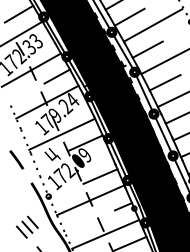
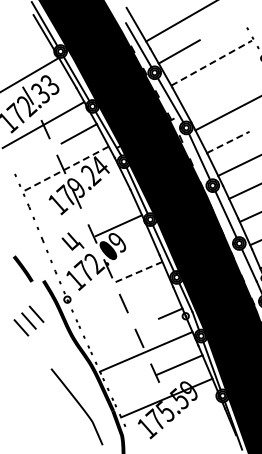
line: (19, 14) -> (26, 47), removed
line: (153, 24) -> (212, 62), solid -> dashed
line: (147, 49) -> (204, 96), removed
line: (165, 82) -> (228, 142), solid -> dashed
line: (47, 102) -> (65, 169), solid -> dashed
line: (61, 134) -> (85, 213), removed
curve: (16, 159) -> (23, 268), moved
line: (100, 176) -> (139, 272), solid -> dashed
line: (90, 200) -> (124, 304), removed
part: (27, 226) -> (28, 320), moved

